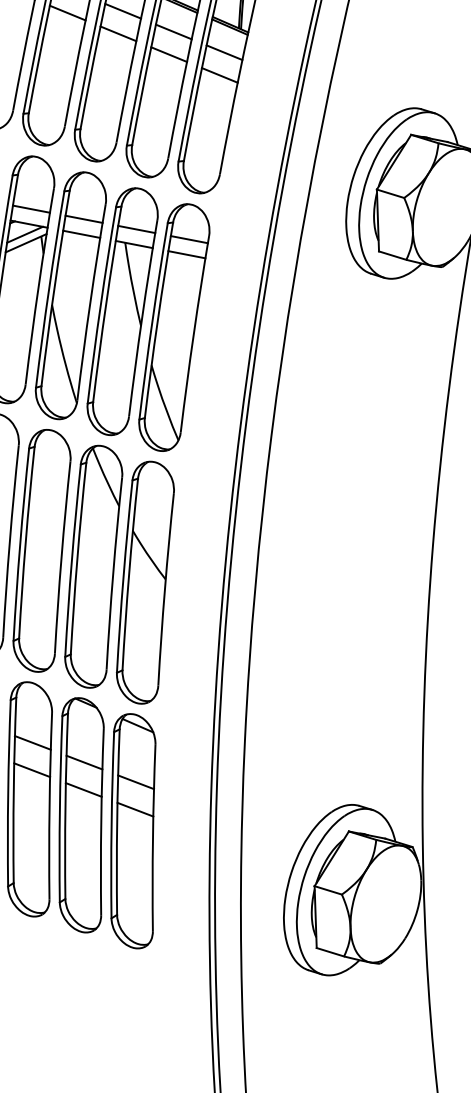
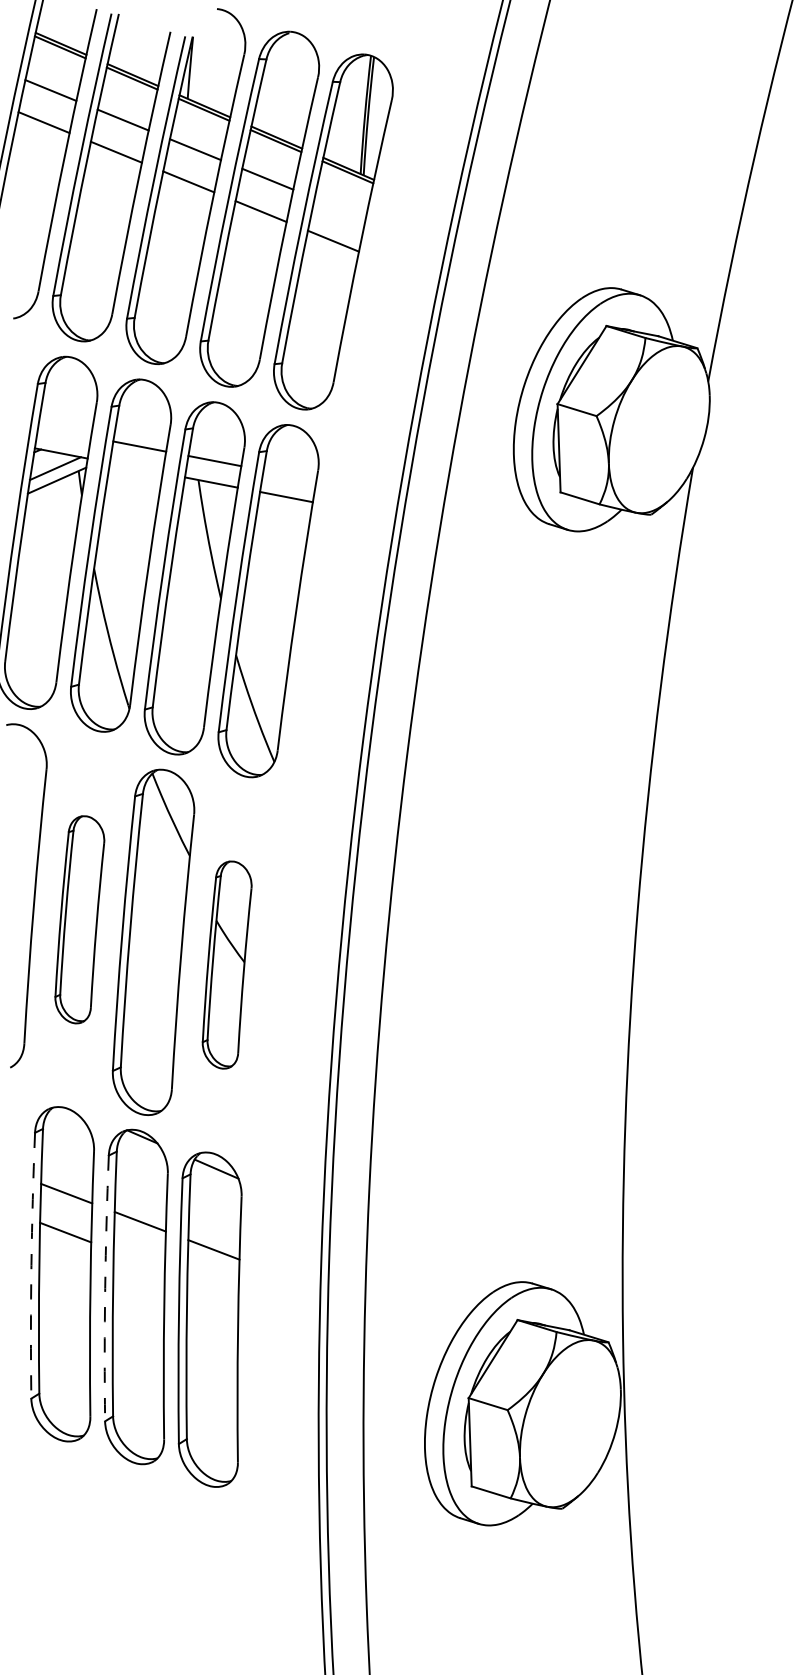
line: (224, 52) -> (339, 208), removed
line: (31, 209) -> (64, 432), removed
line: (81, 233) -> (135, 467), removed
line: (189, 239) -> (289, 475), removed
part: (41, 550) -> (79, 919), size x0.6
part: (144, 582) -> (226, 964), size x0.6
line: (83, 789) -> (138, 1260), removed
arc: (8, 793) -> (31, 1265), solid -> dashed
arc: (60, 809) -> (105, 1288), solid -> dashed
line: (135, 809) -> (212, 1288), removed

